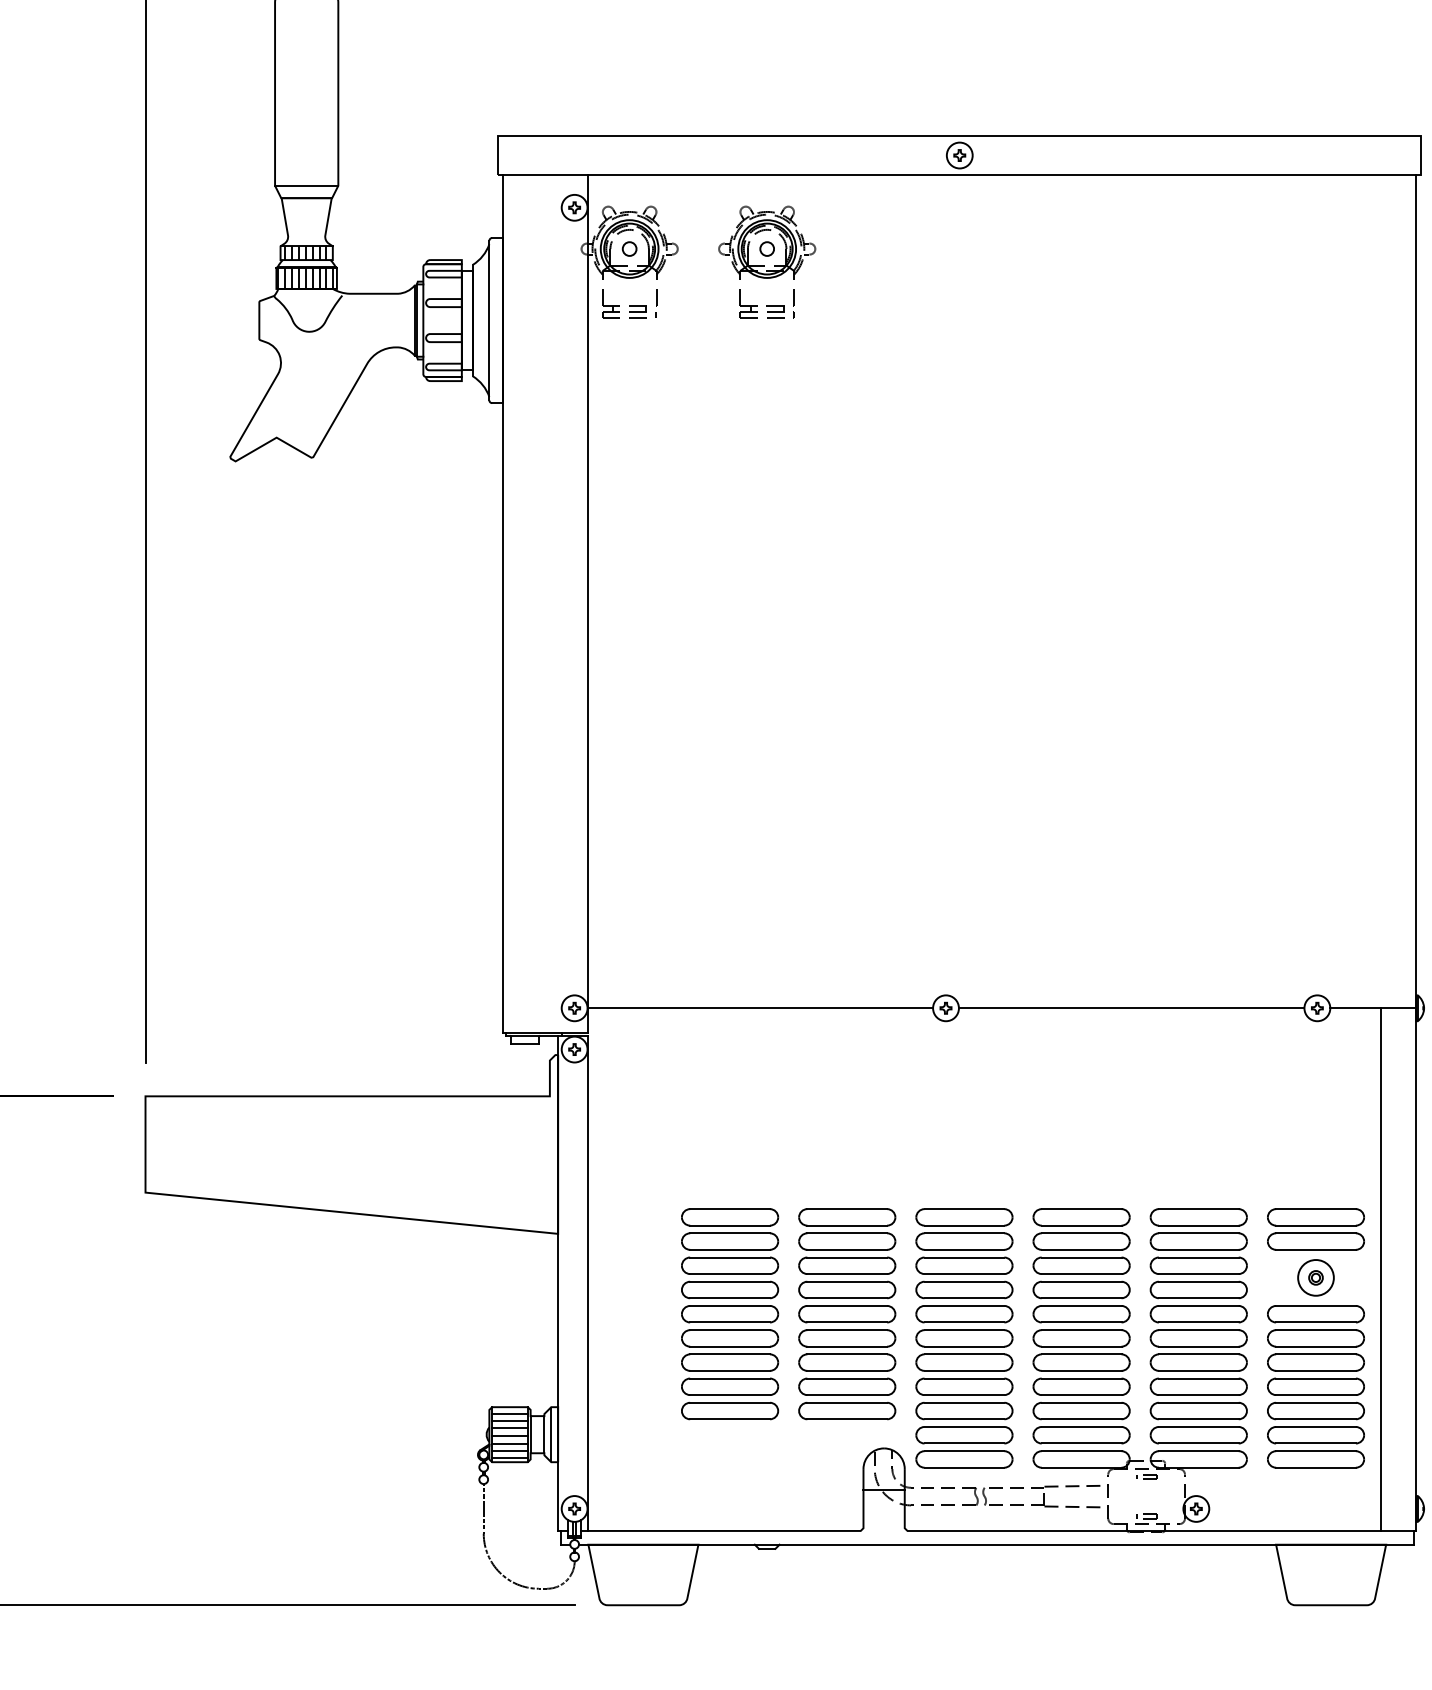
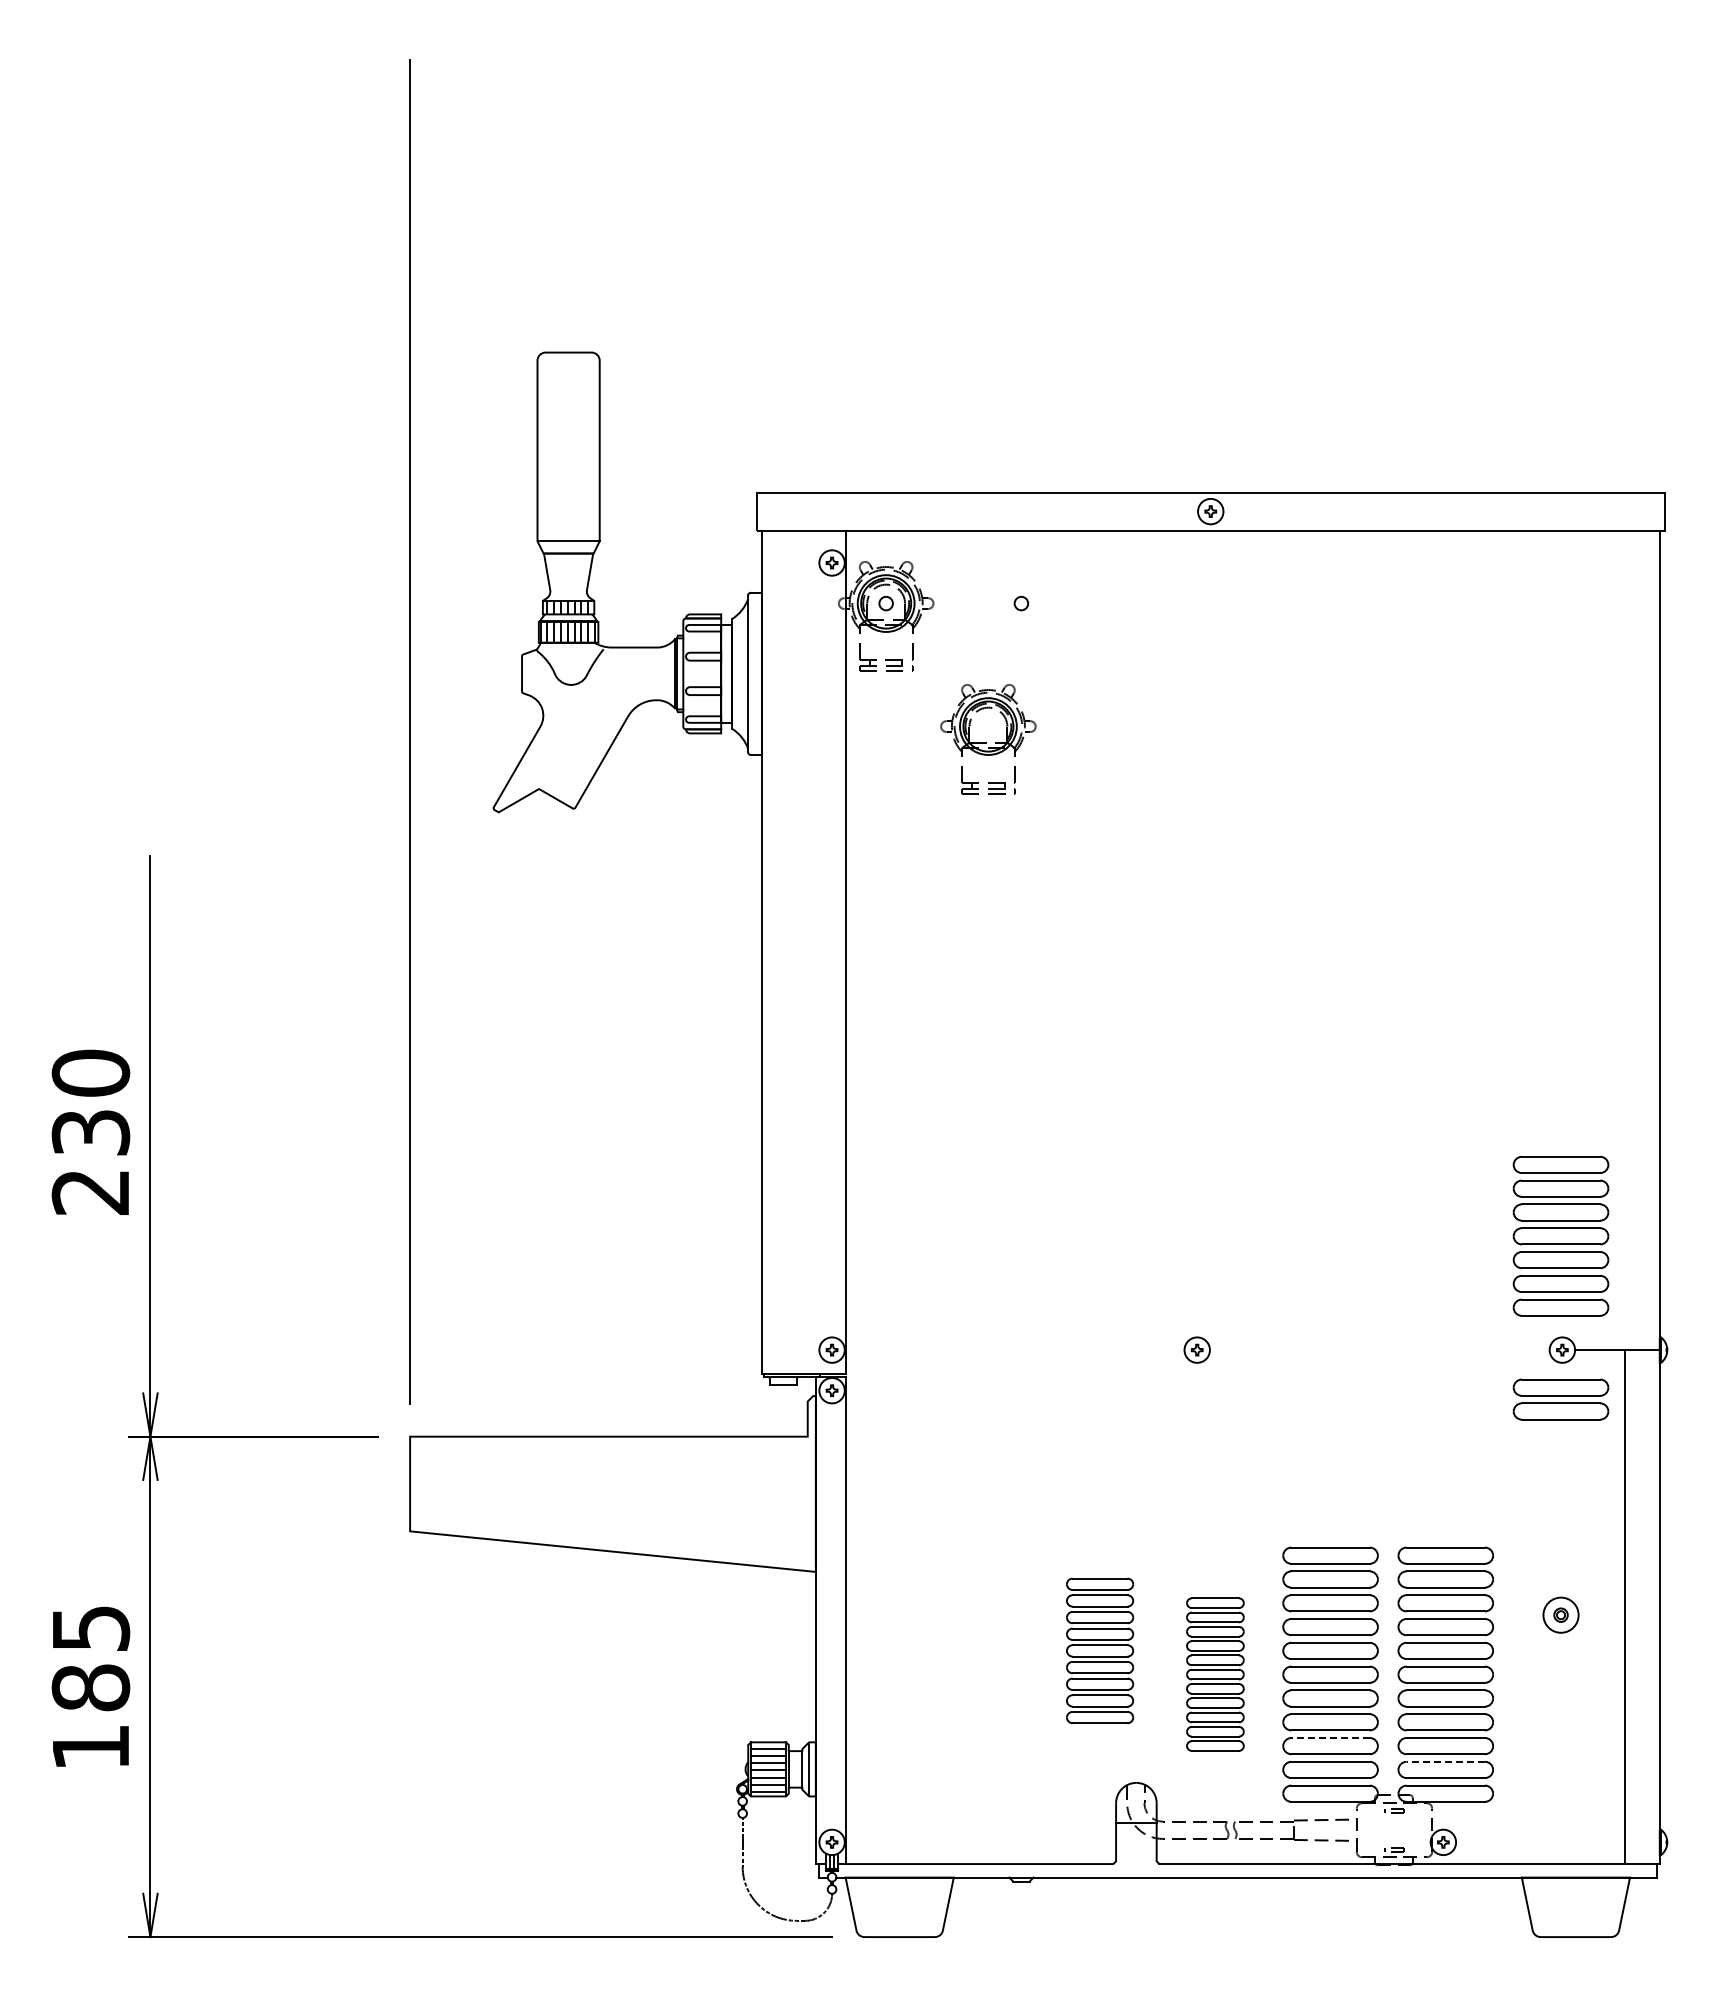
part: (767, 262) -> (988, 739), moved
line: (760, 1008) -> (1014, 1350), removed
line: (1131, 1008) -> (1379, 1350), removed
part: (1315, 1229) -> (1560, 1399), moved
part: (729, 1313) -> (984, 1650), removed
part: (846, 1313) -> (1099, 1650), size x0.7
part: (964, 1338) -> (1215, 1674), size x0.6
part: (1315, 1387) -> (1560, 1236), moved
line: (1081, 1403) -> (1330, 1738), solid -> dashed
line: (1198, 1426) -> (1445, 1761), solid -> dashed

